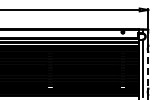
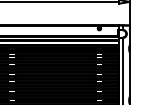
line: (148, 67) -> (130, 71), dashed -> solid

